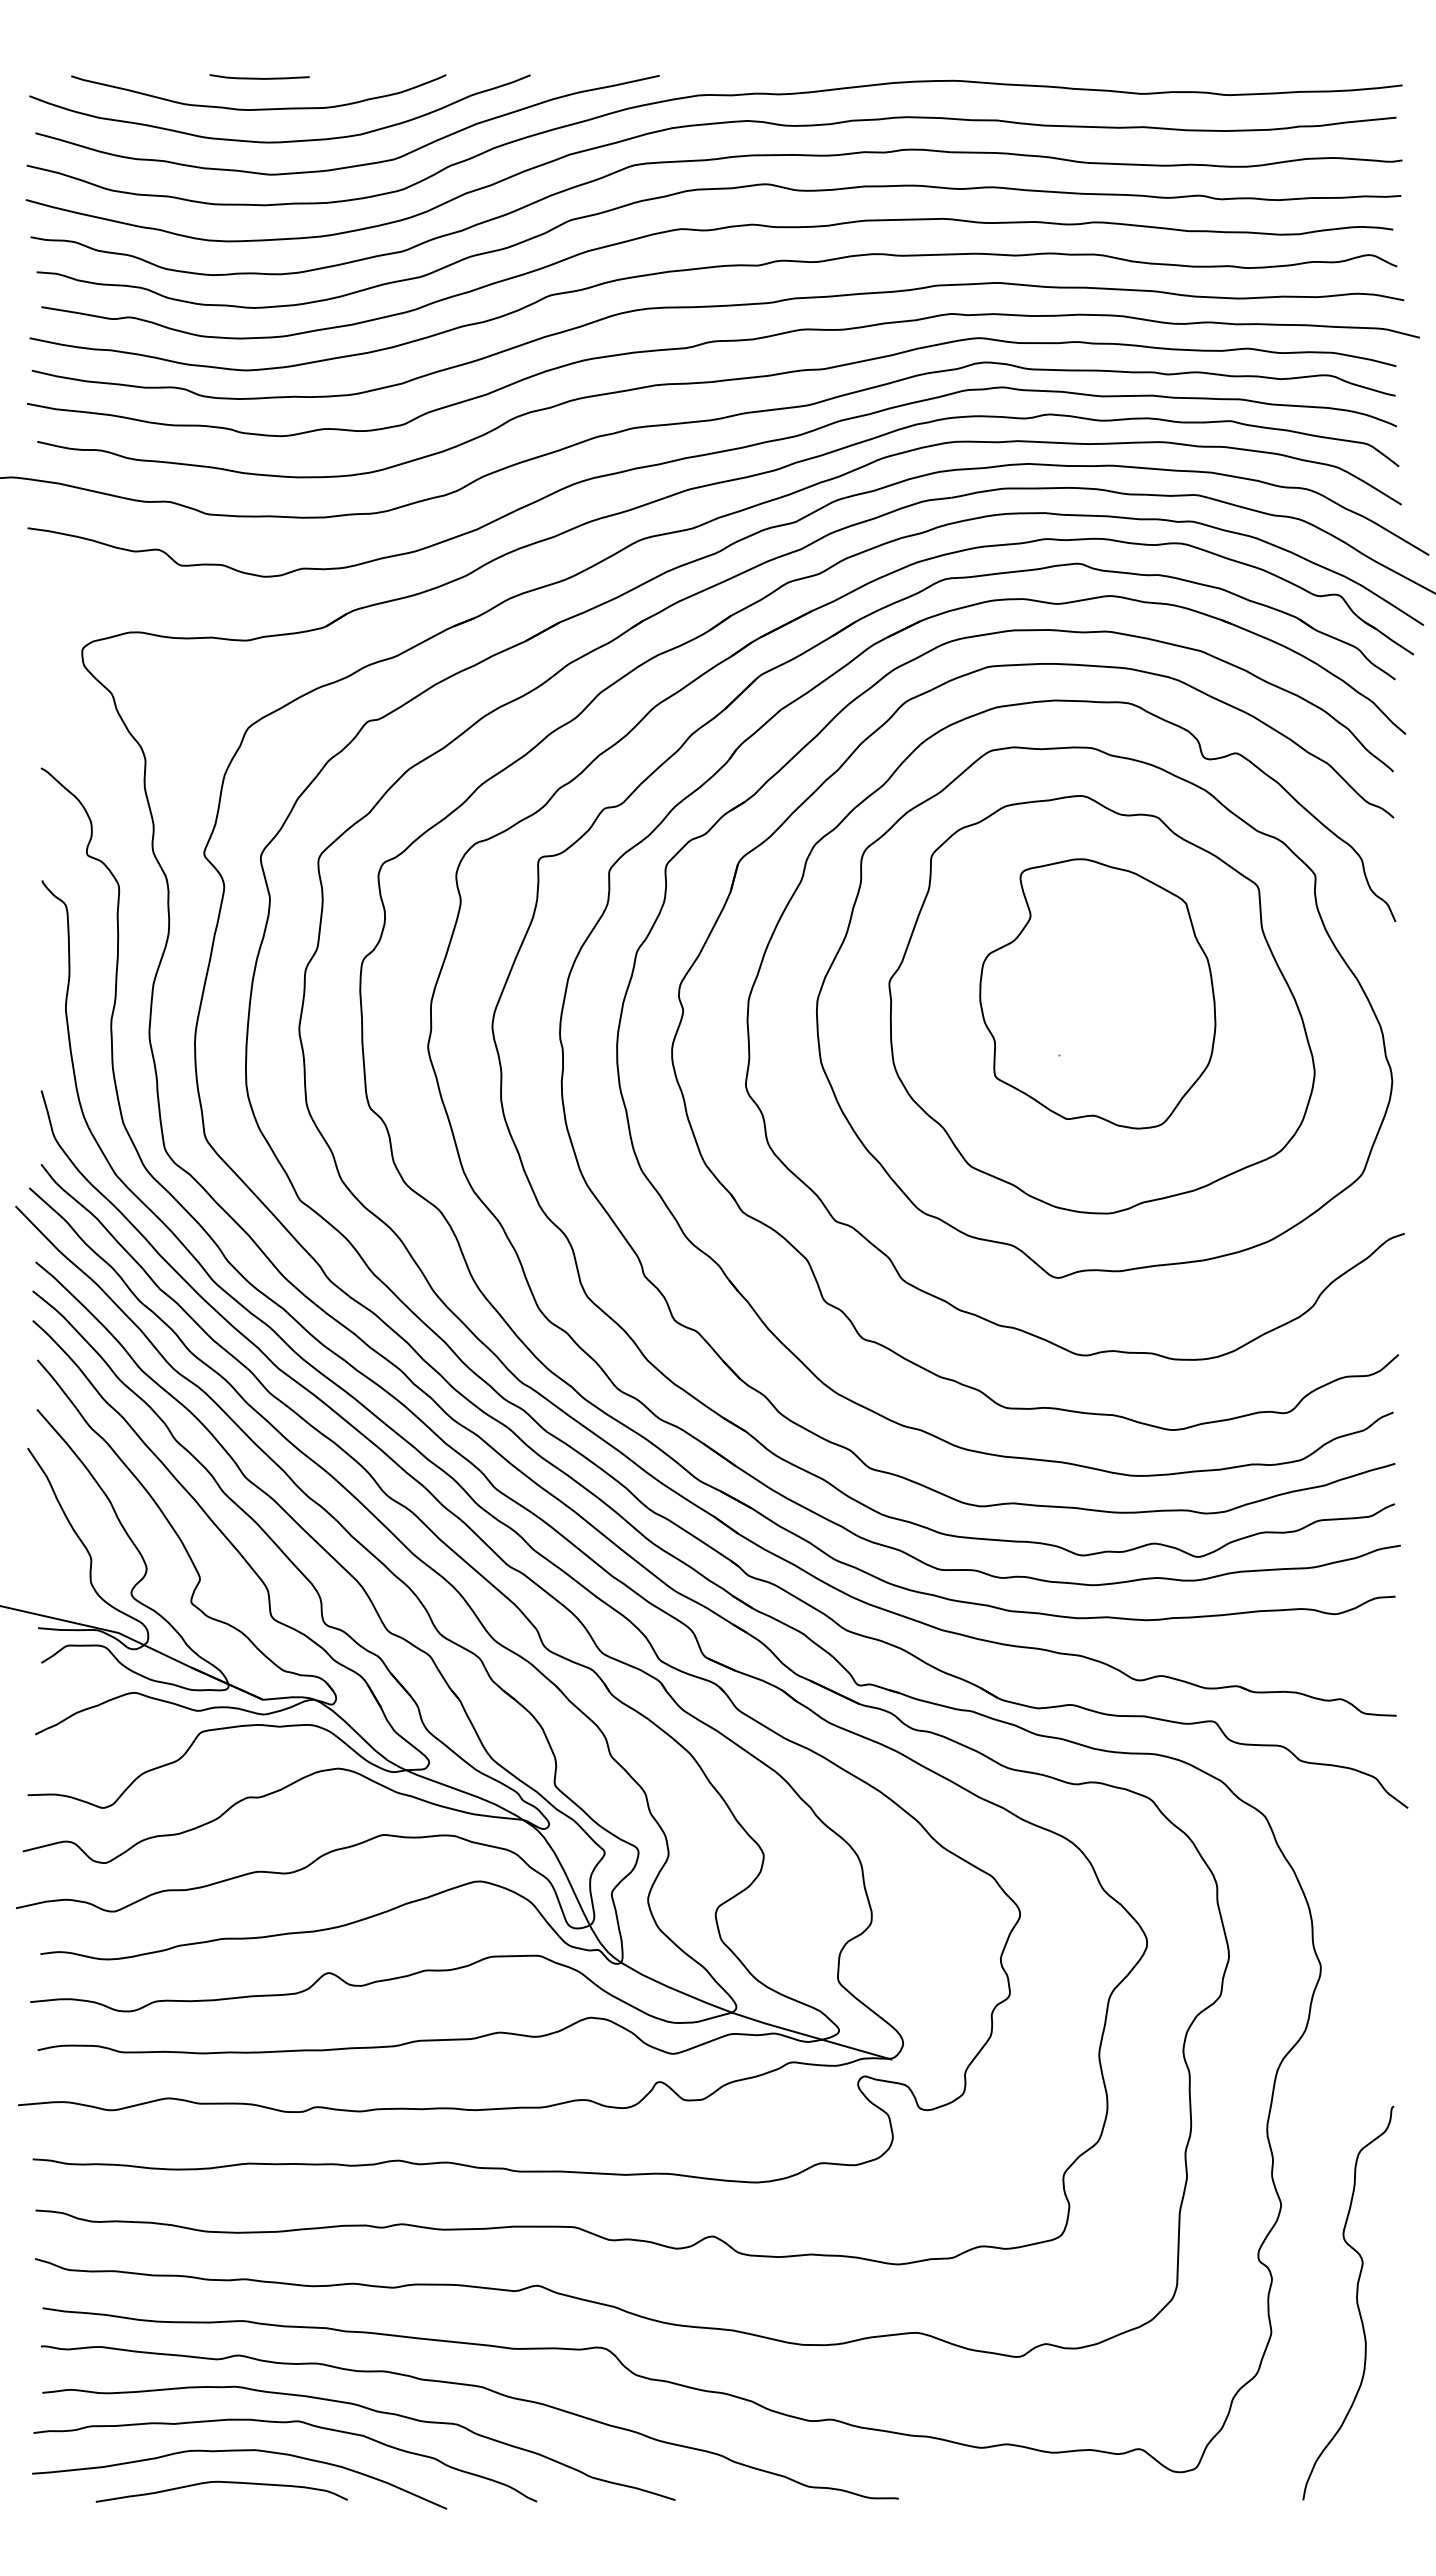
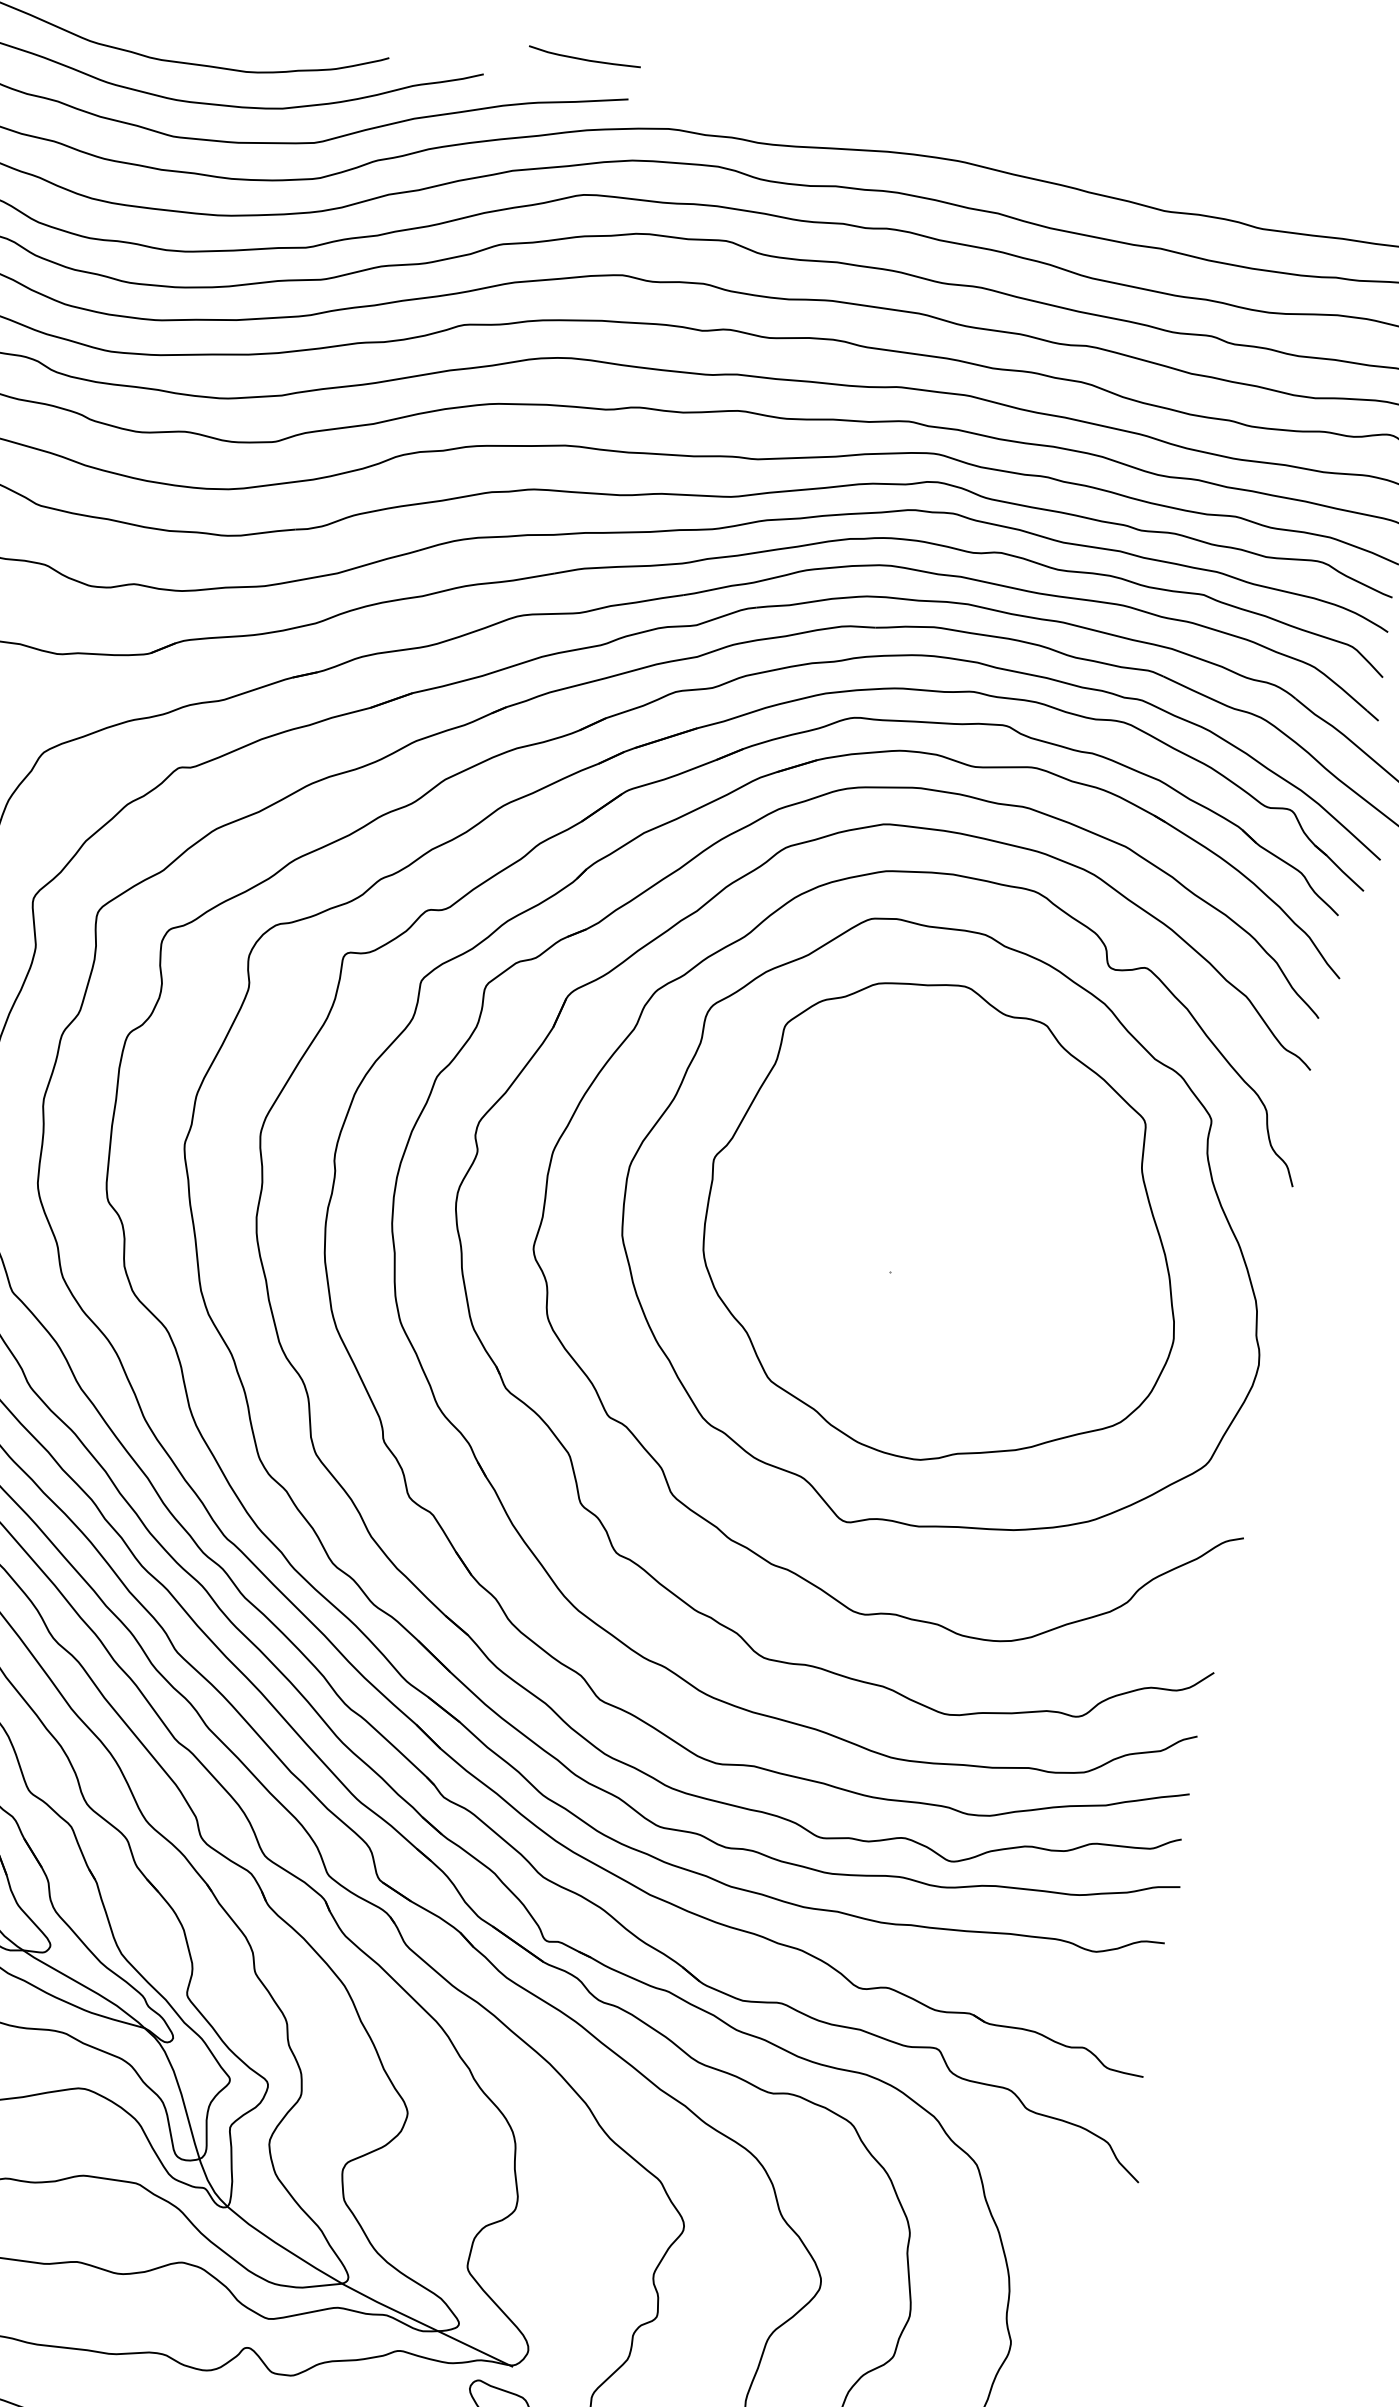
curve: (259, 77) -> (584, 58), moved
part: (1097, 993) -> (945, 1210), removed

